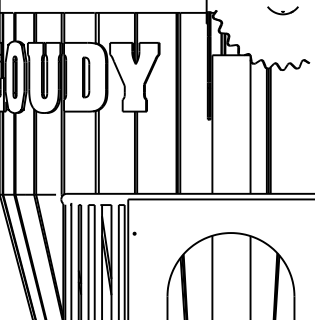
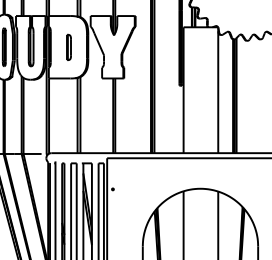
part: (86, 77) -> (69, 47), size x0.7

